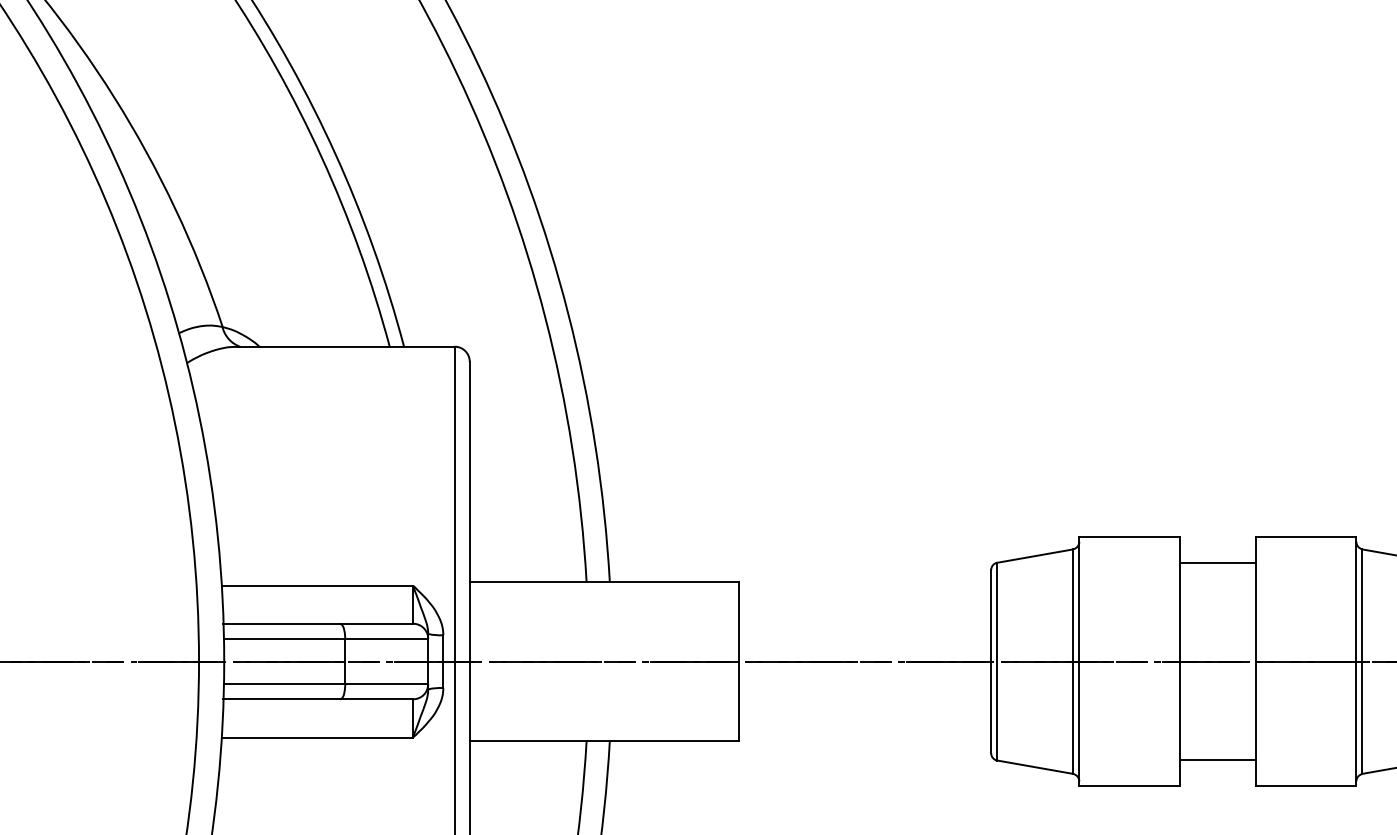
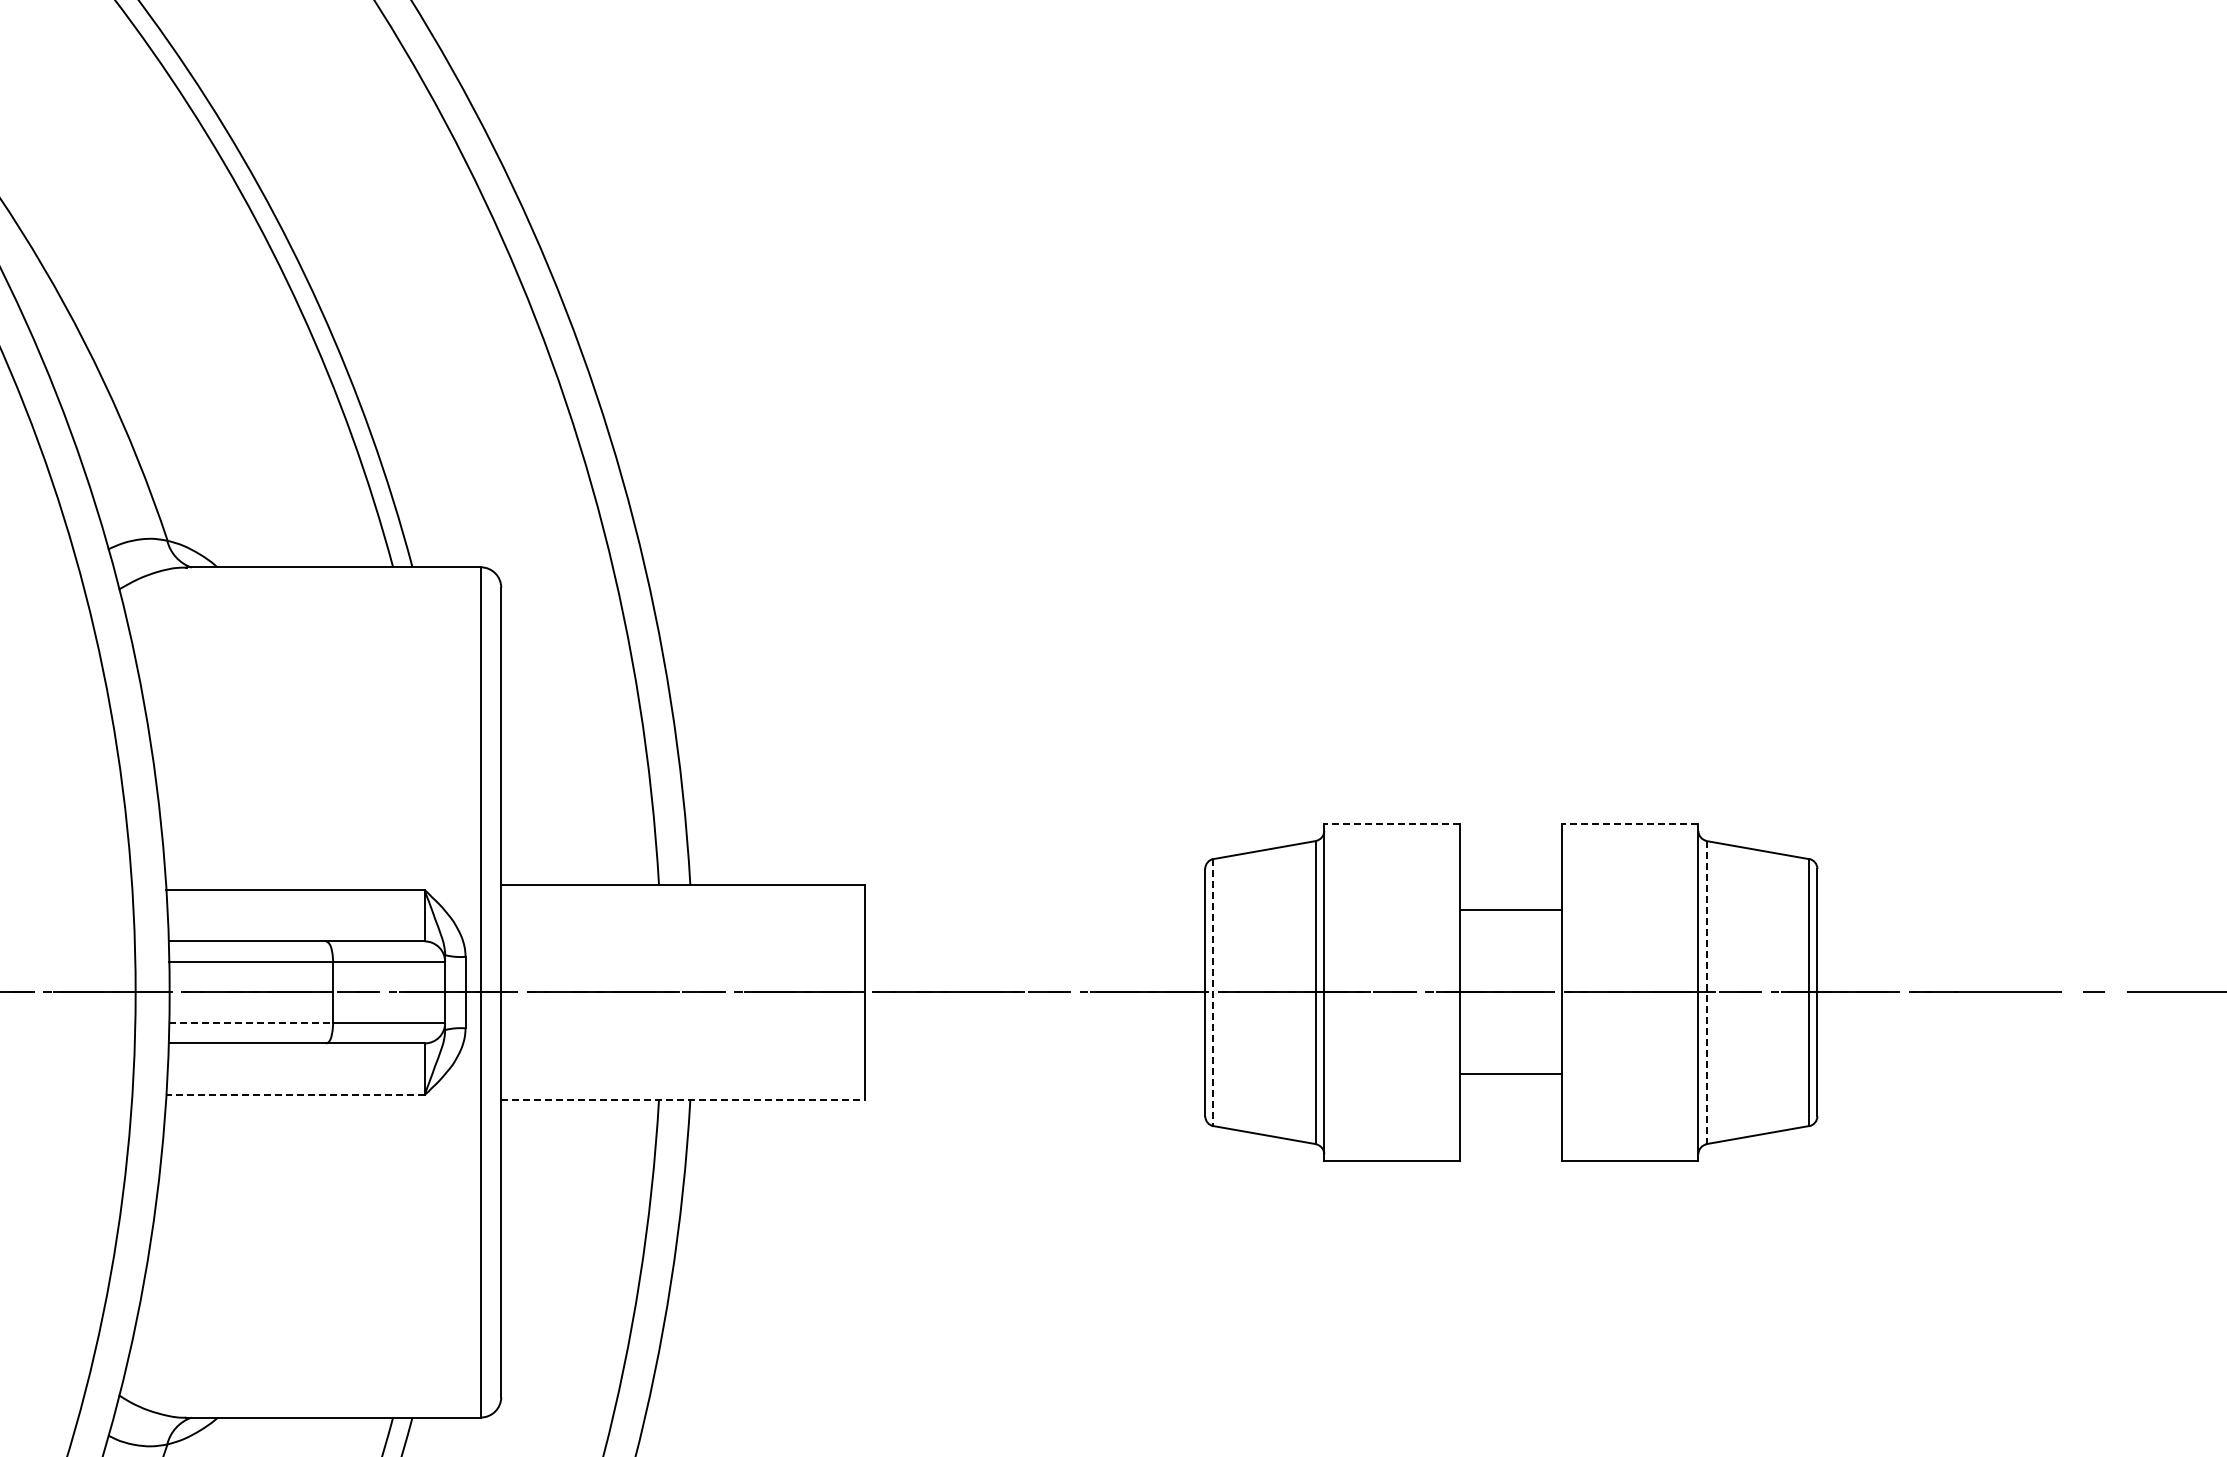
line: (1129, 537) -> (1391, 824), solid -> dashed
line: (1305, 537) -> (1629, 824), solid -> dashed
line: (1217, 563) -> (1511, 909), moved
line: (1362, 661) -> (1706, 992), solid -> dashed
line: (997, 662) -> (1213, 993), solid -> dashed
line: (284, 684) -> (251, 1023), solid -> dashed
line: (317, 737) -> (295, 1095), solid -> dashed
line: (604, 740) -> (683, 1099), solid -> dashed
line: (1217, 760) -> (1511, 1074), moved

